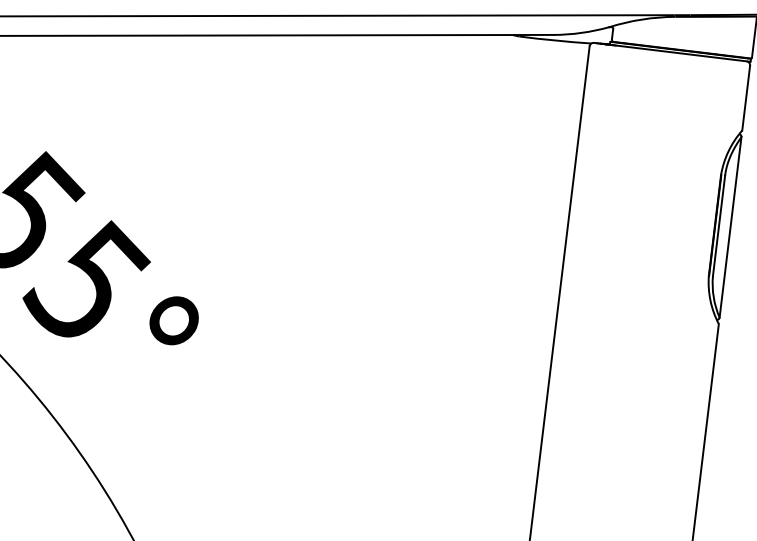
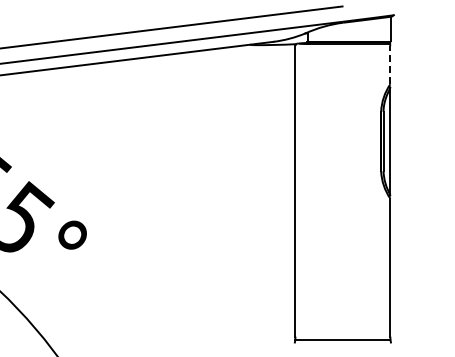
line: (746, 97) -> (390, 64), solid -> dashed

